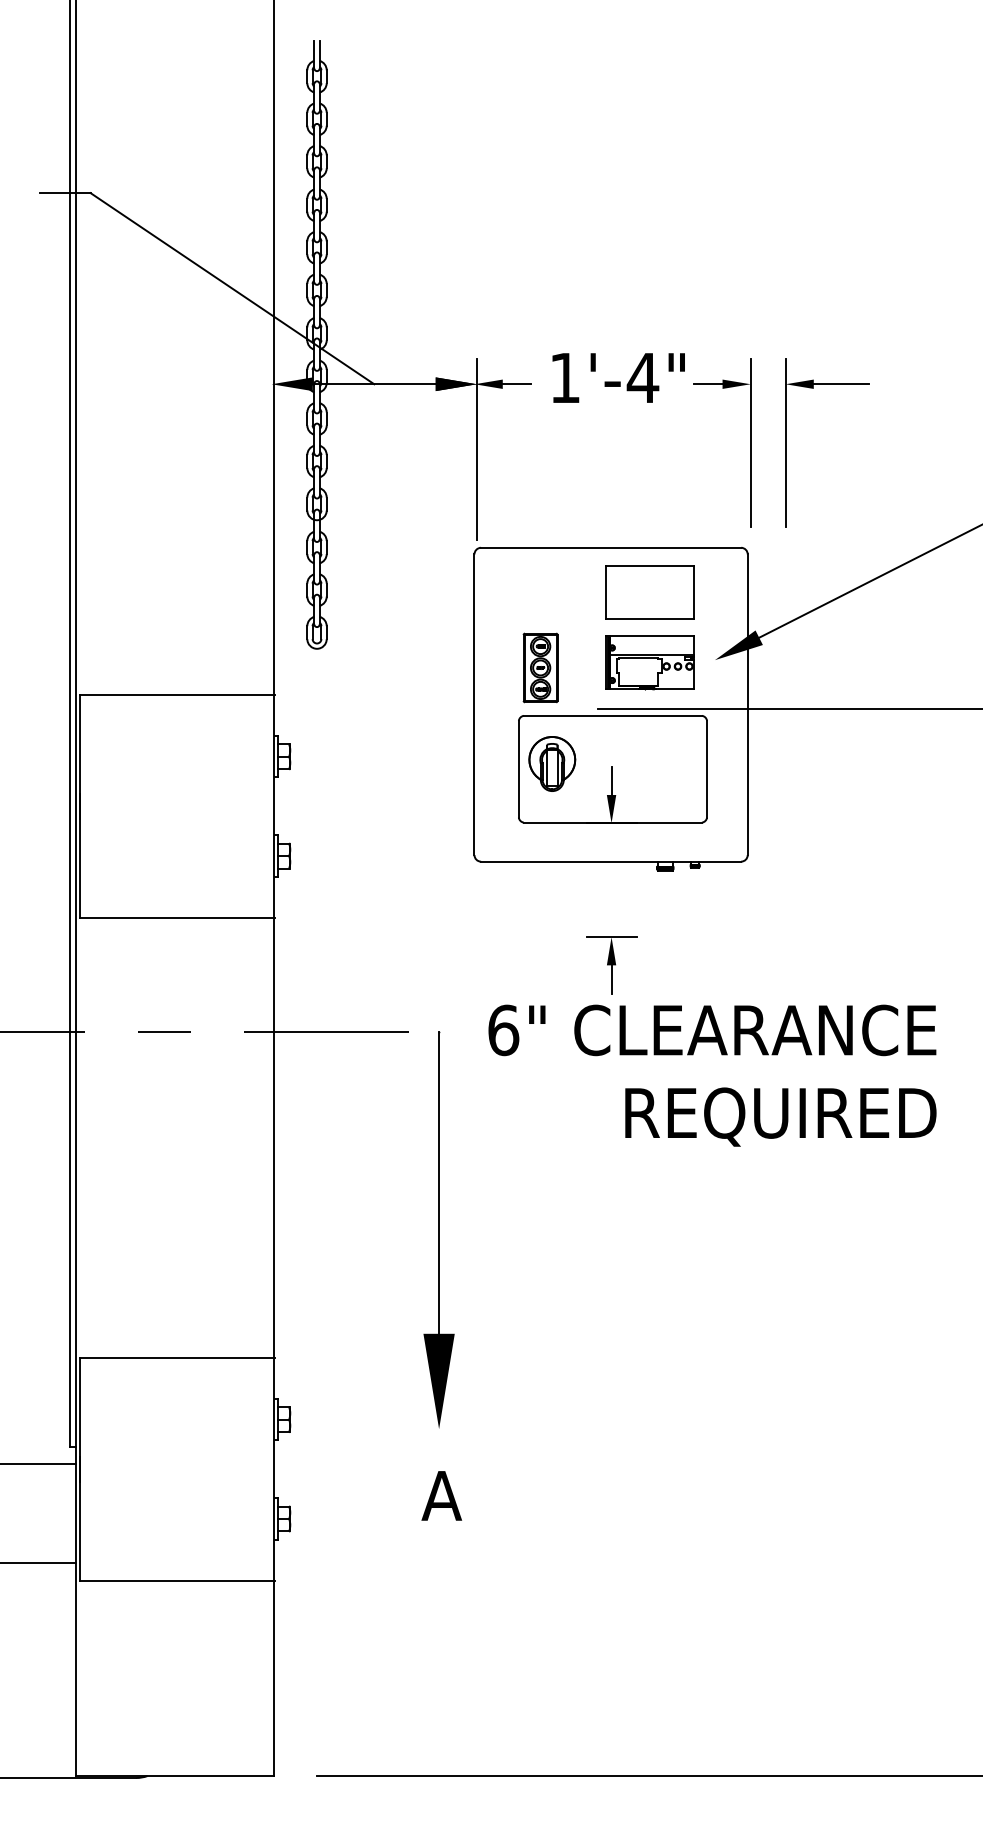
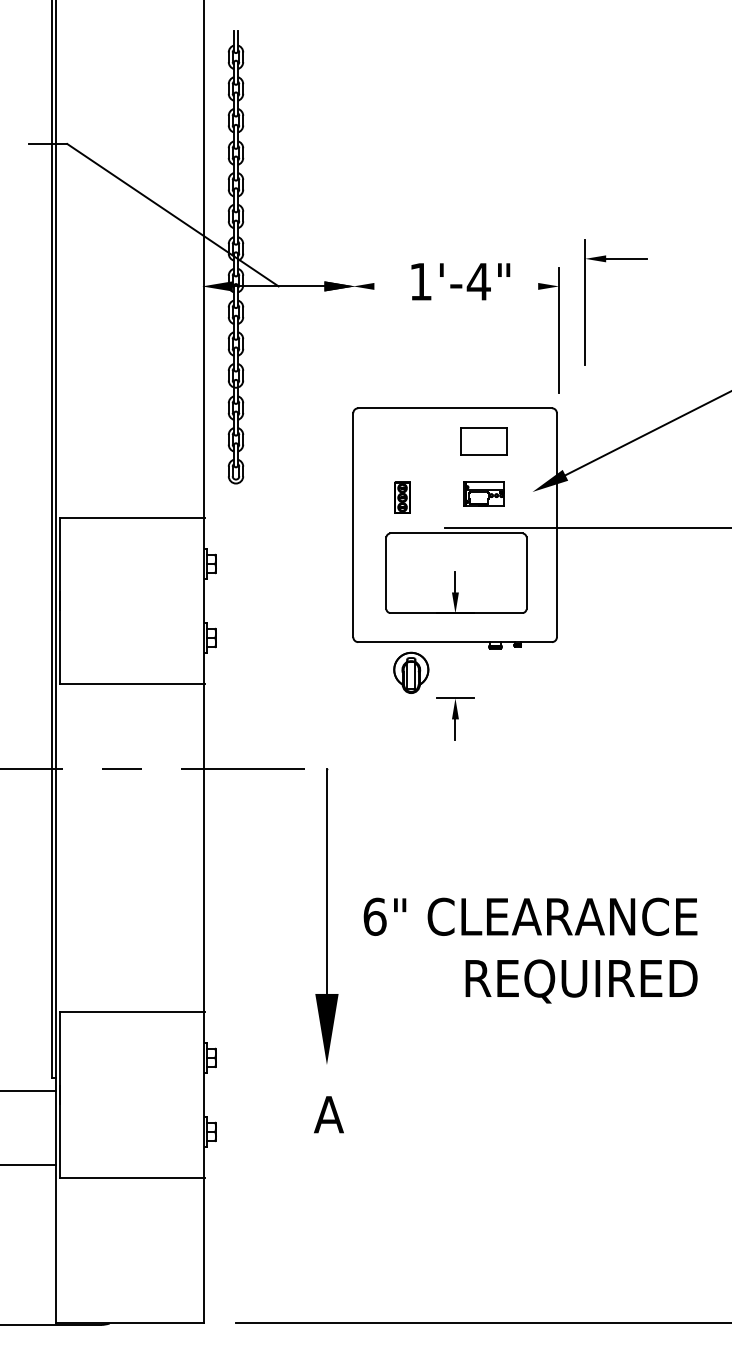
line: (516, 384) -> (384, 286), removed
line: (708, 384) -> (527, 286), removed
part: (786, 442) -> (585, 302), moved
line: (476, 449) -> (354, 335), removed
part: (649, 592) -> (483, 441), size x0.7
part: (649, 662) -> (483, 493), size x0.6
part: (540, 667) -> (402, 497), size x0.6
part: (552, 763) -> (411, 672), moved
text: (712, 1075) -> (530, 950), moved

